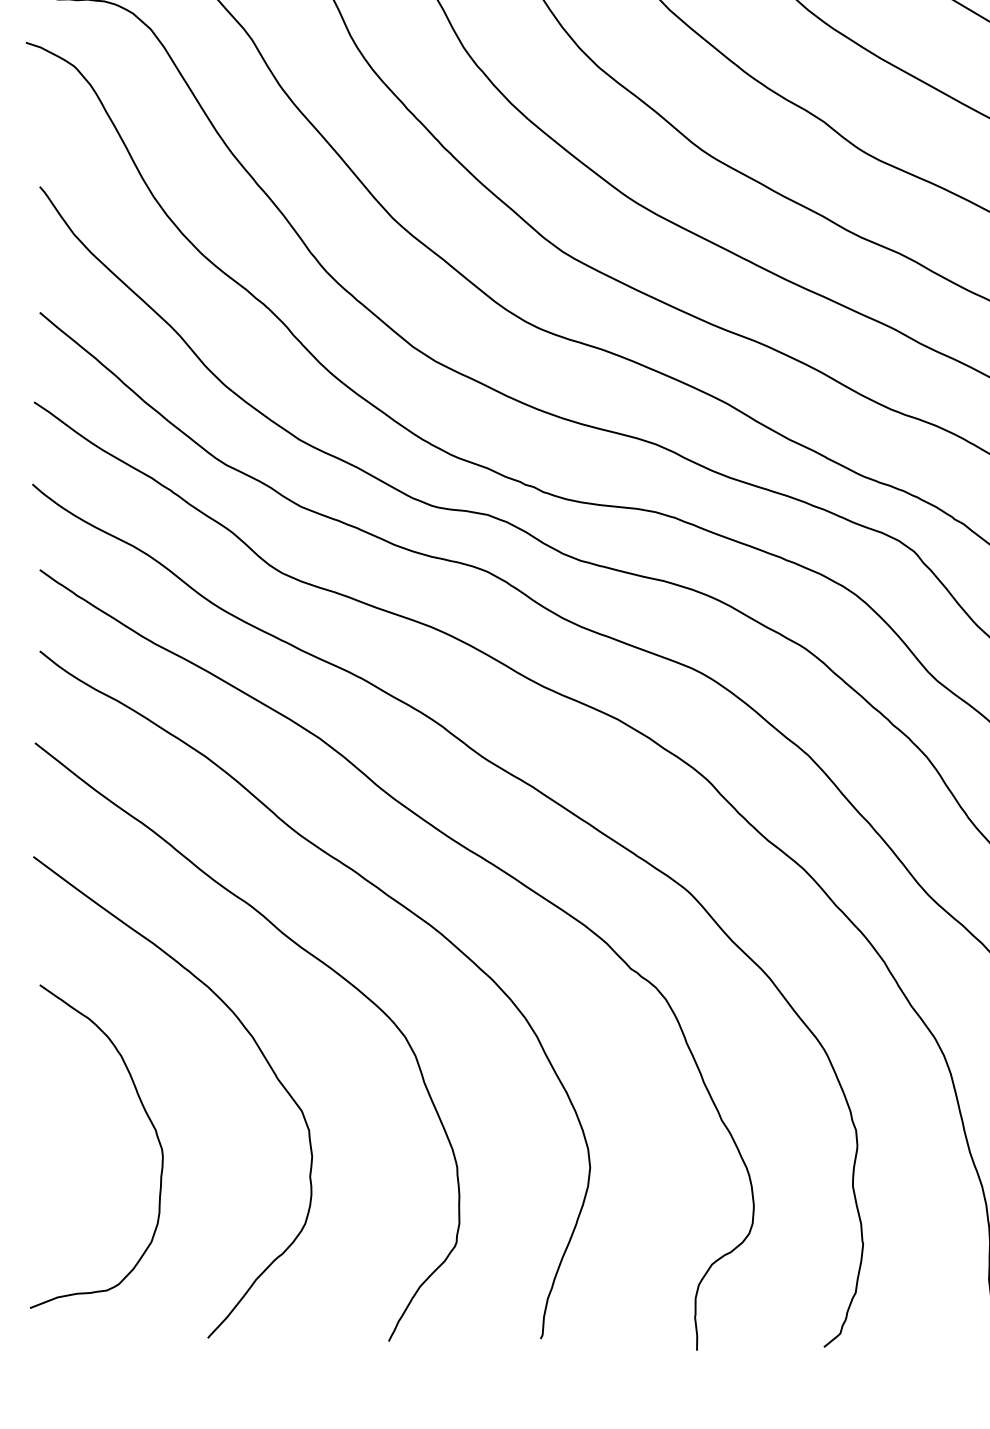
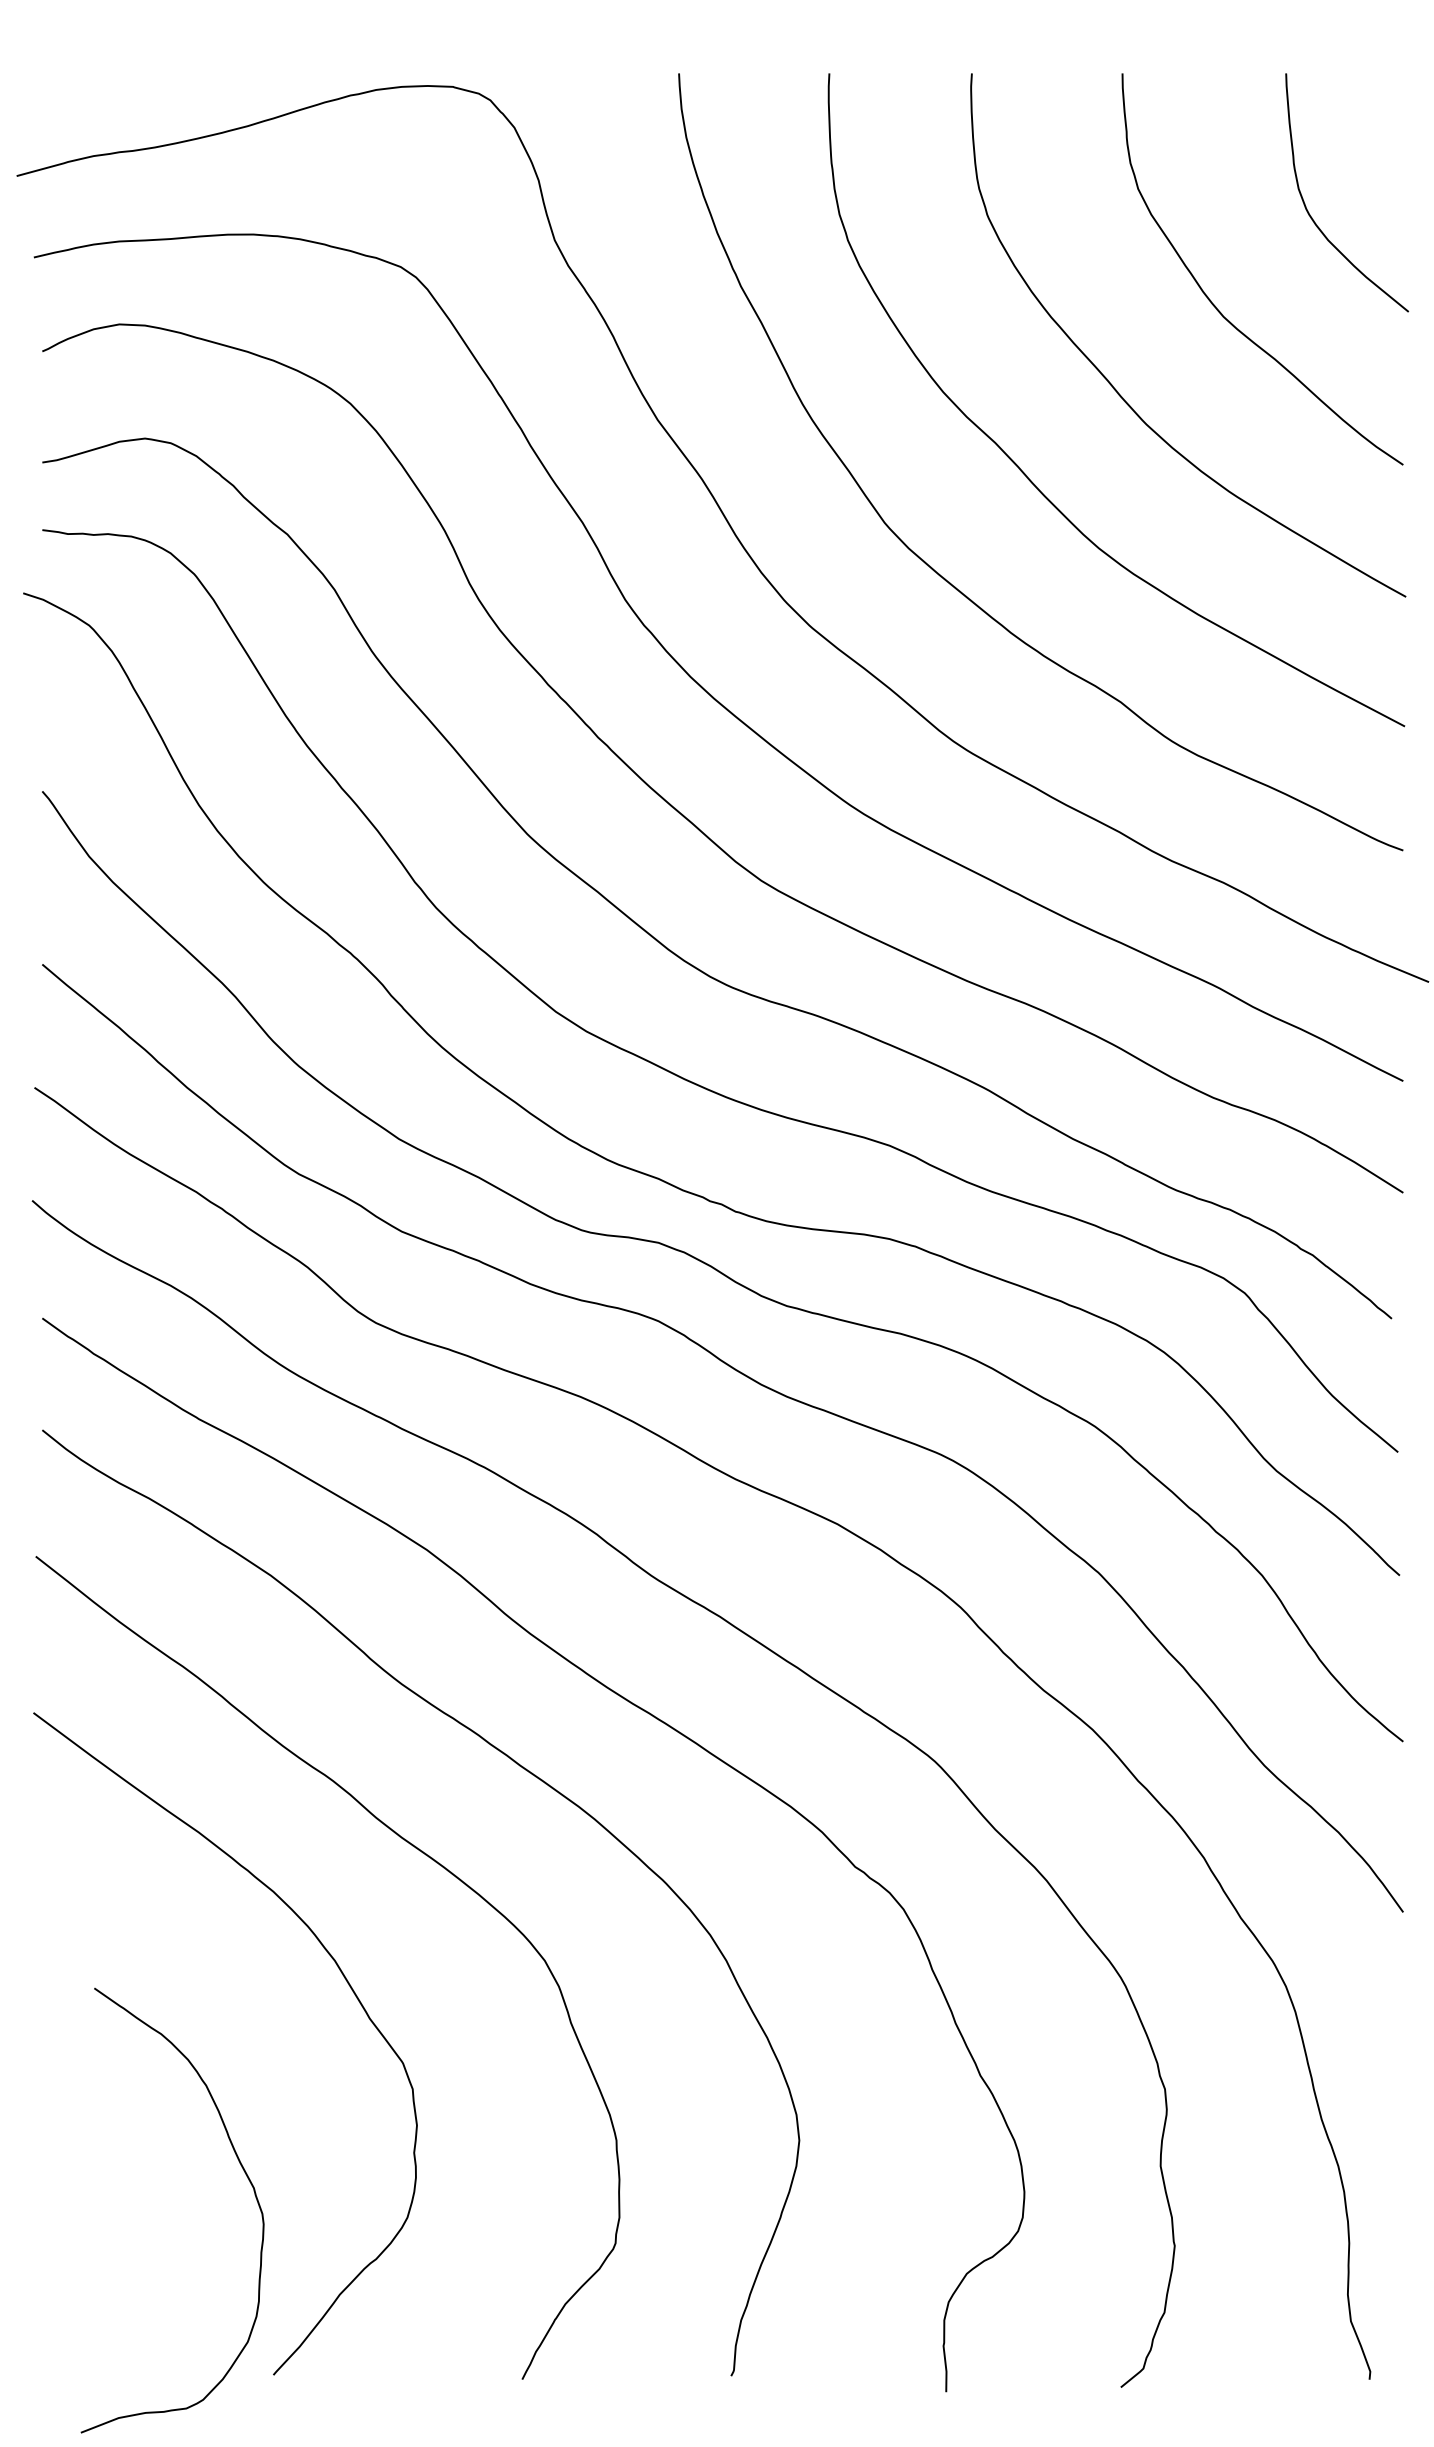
curve: (147, 1116) -> (242, 2169), moved

